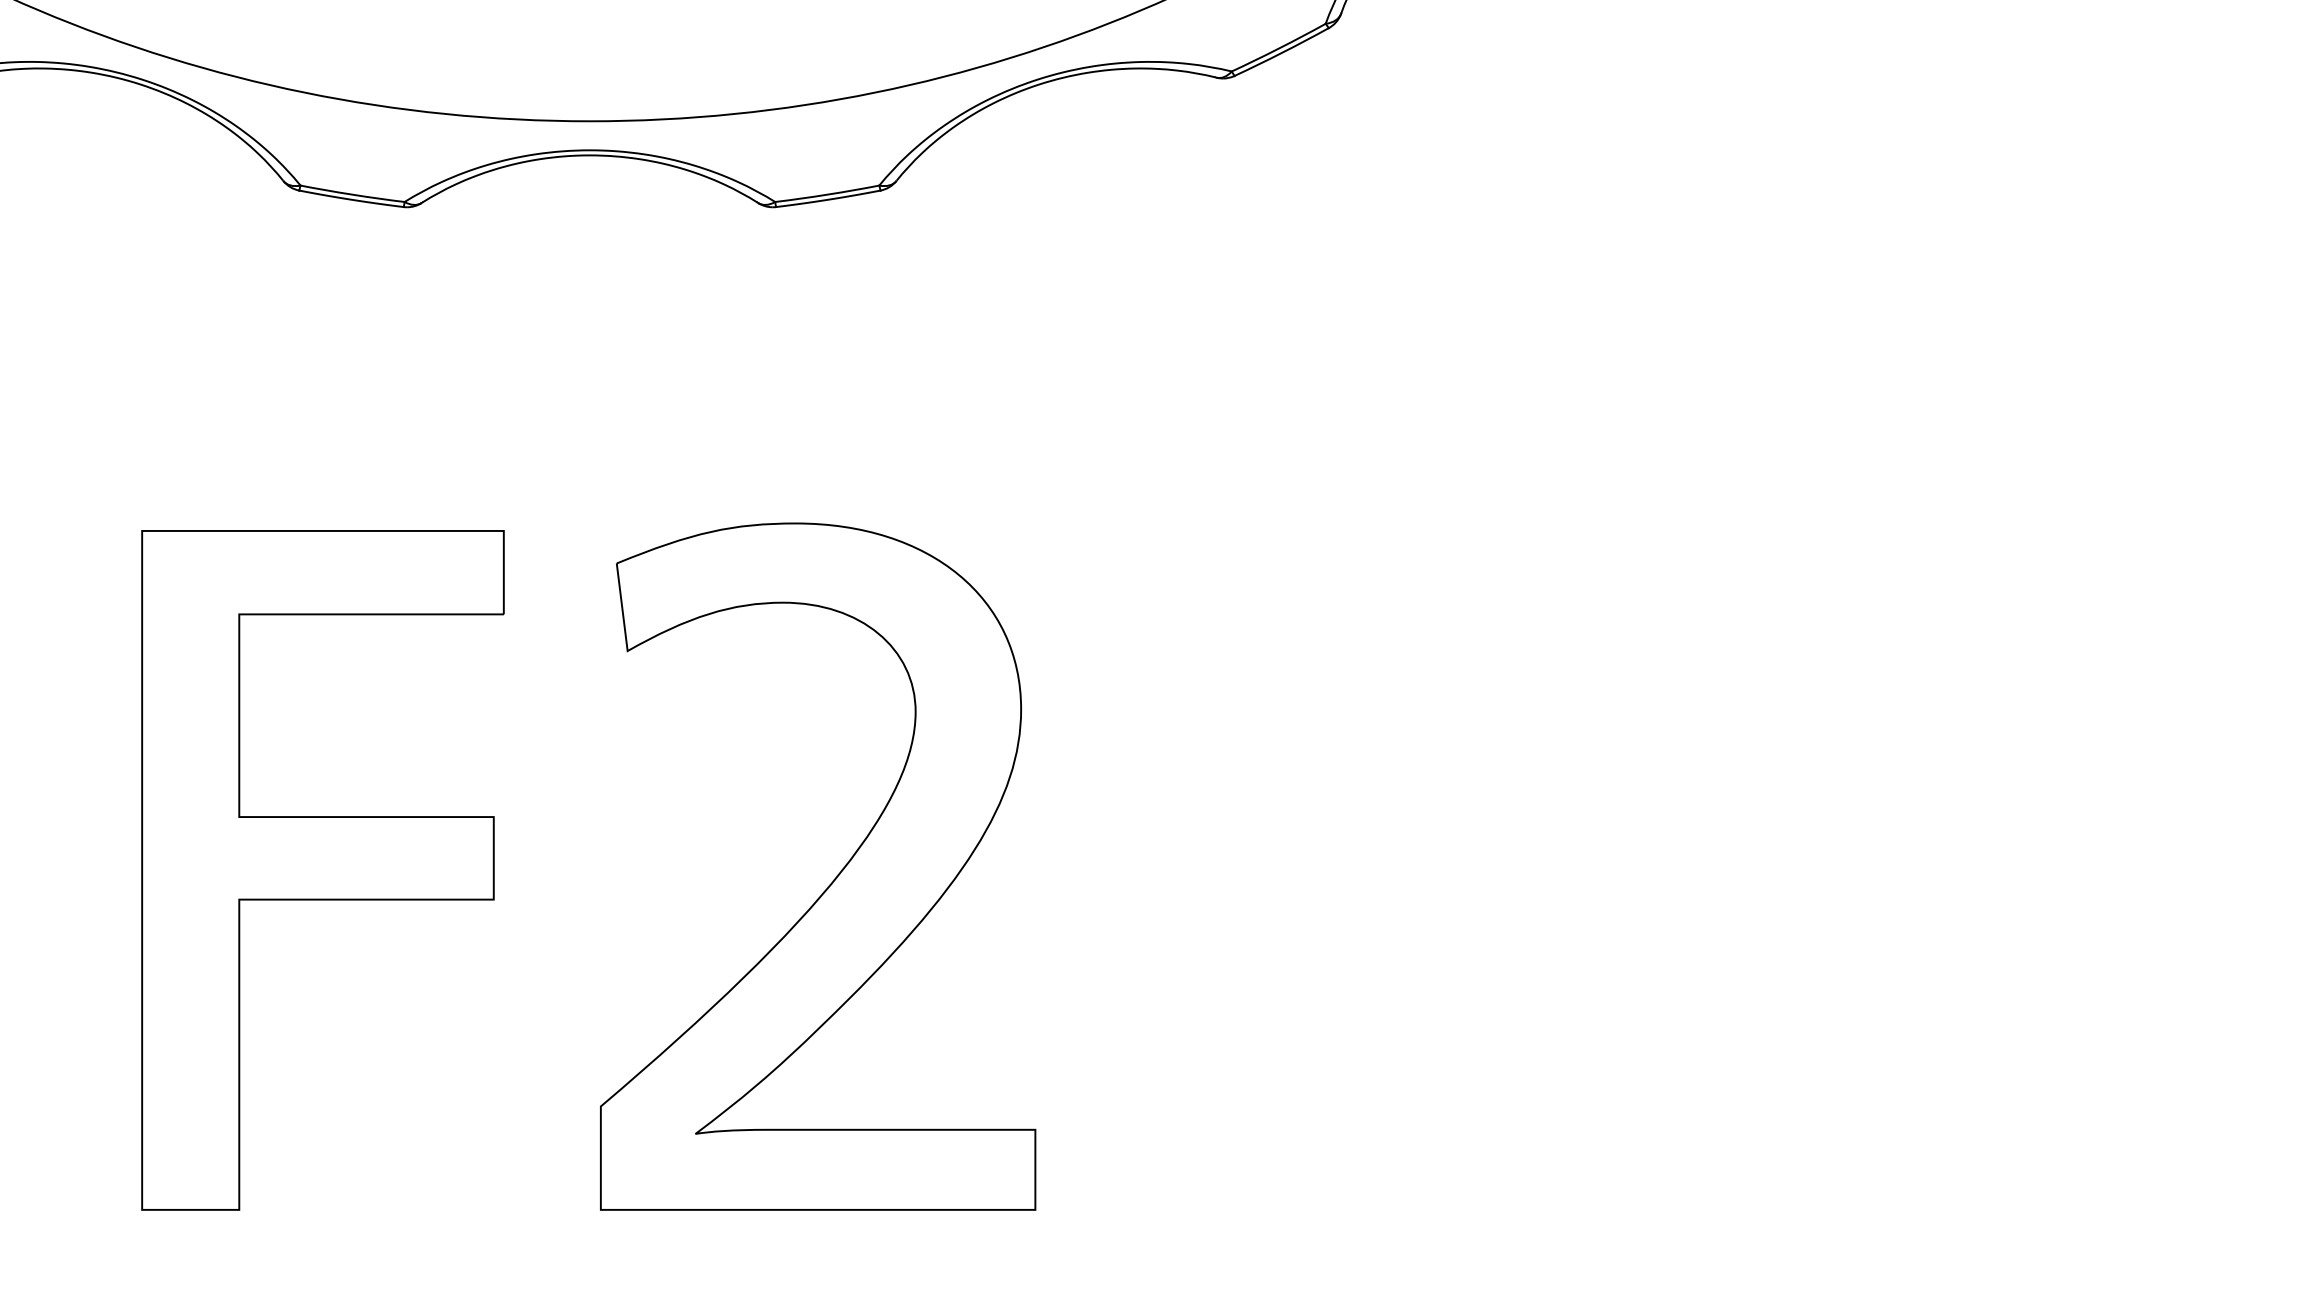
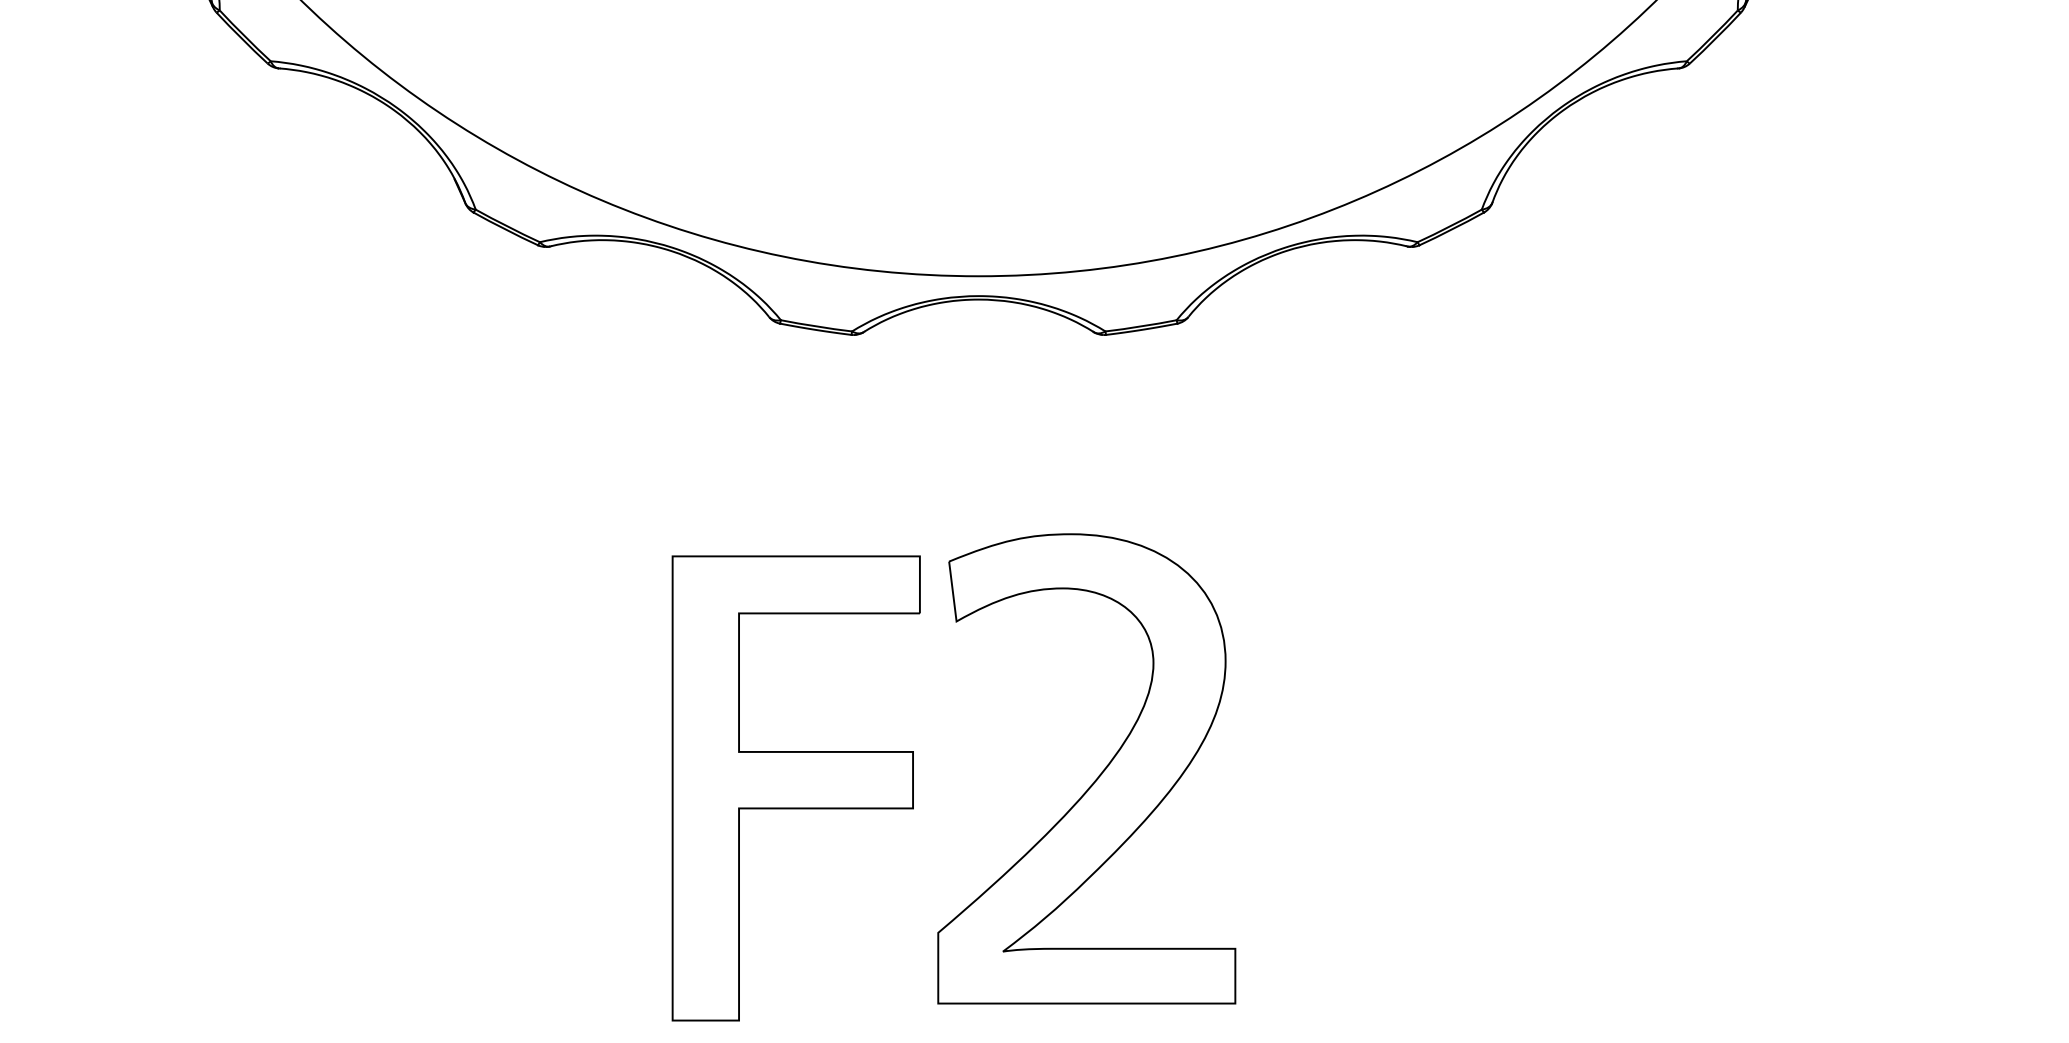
part: (835, 876) -> (1098, 775), moved

